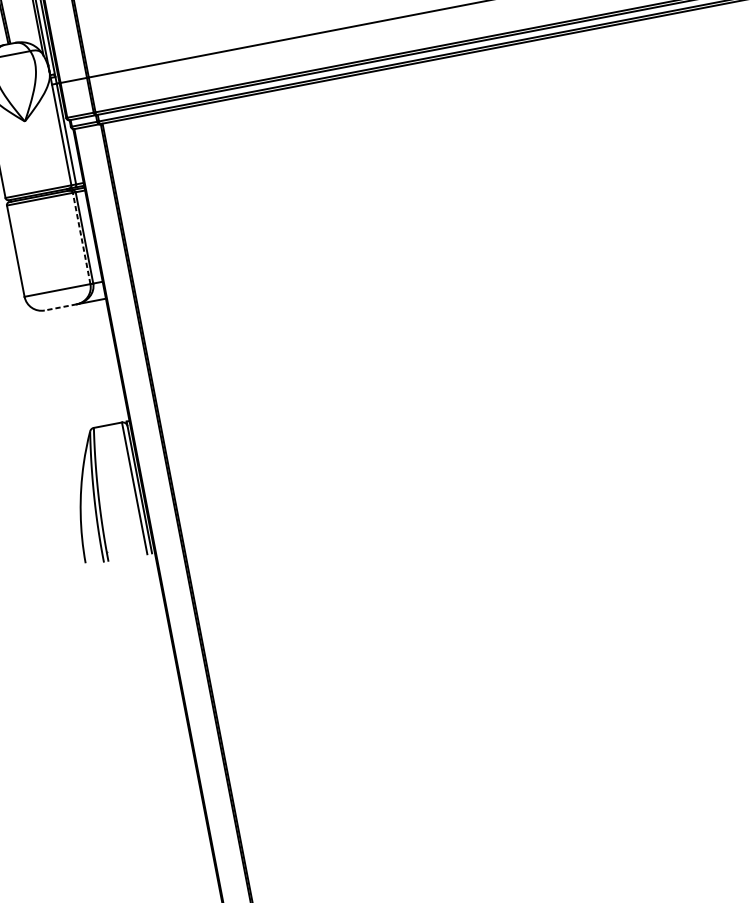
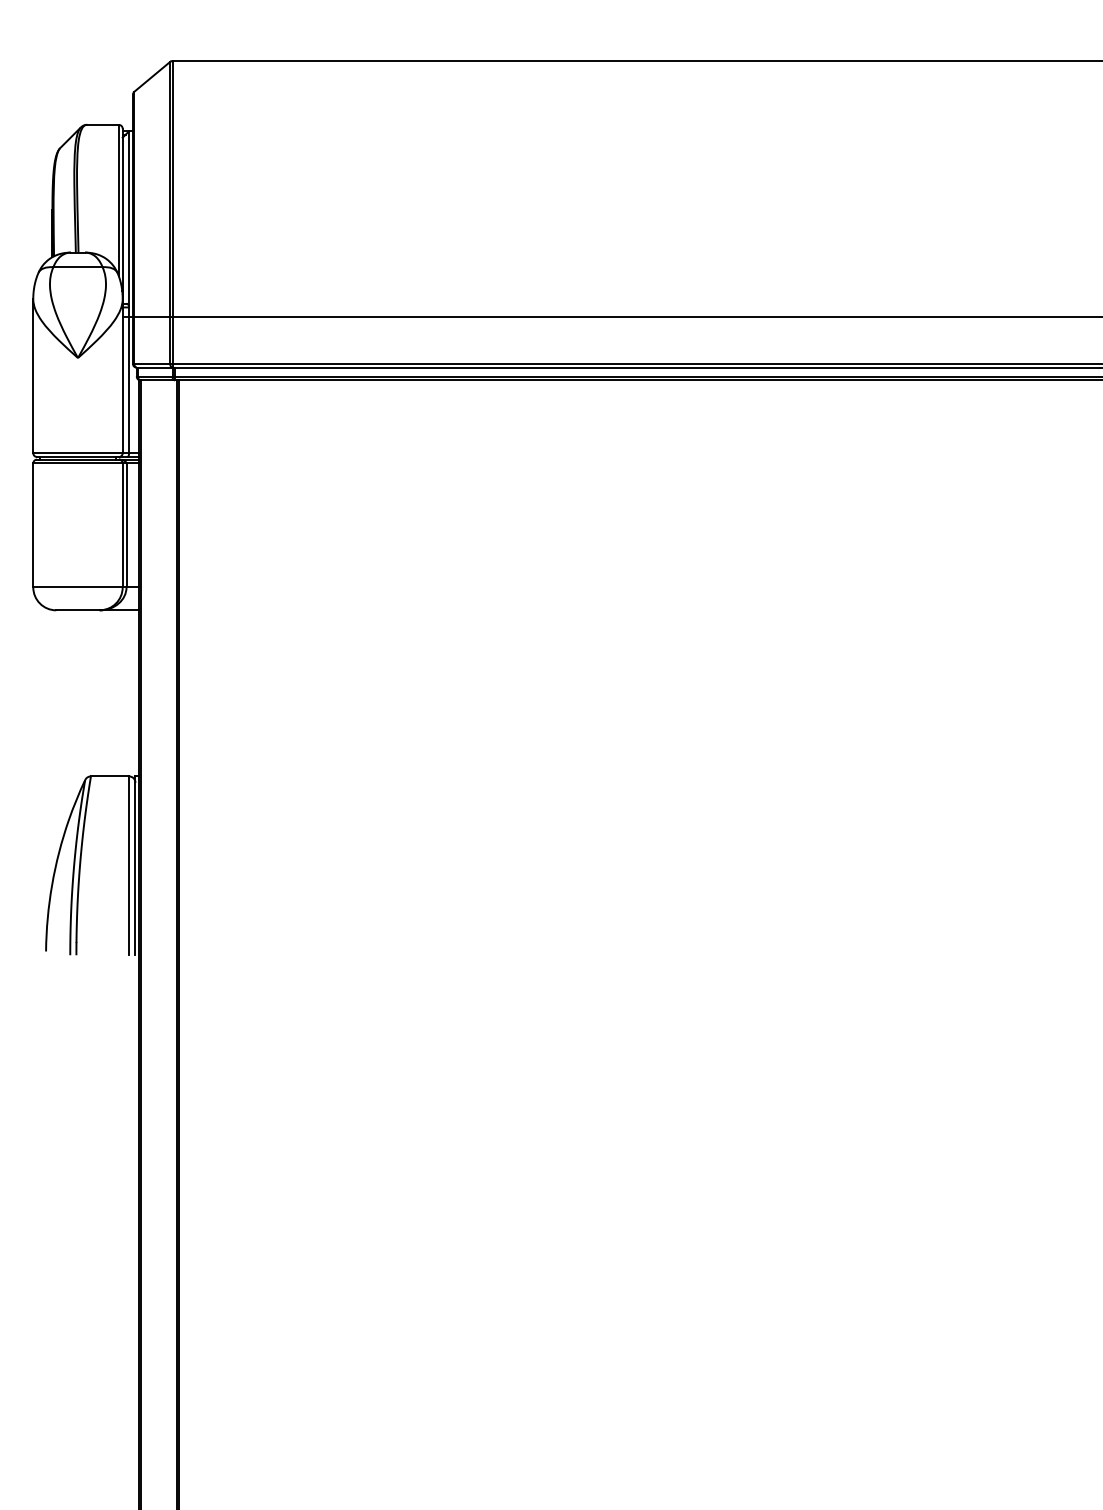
line: (81, 238) -> (122, 525), dashed -> solid
line: (61, 307) -> (78, 610), dashed -> solid

